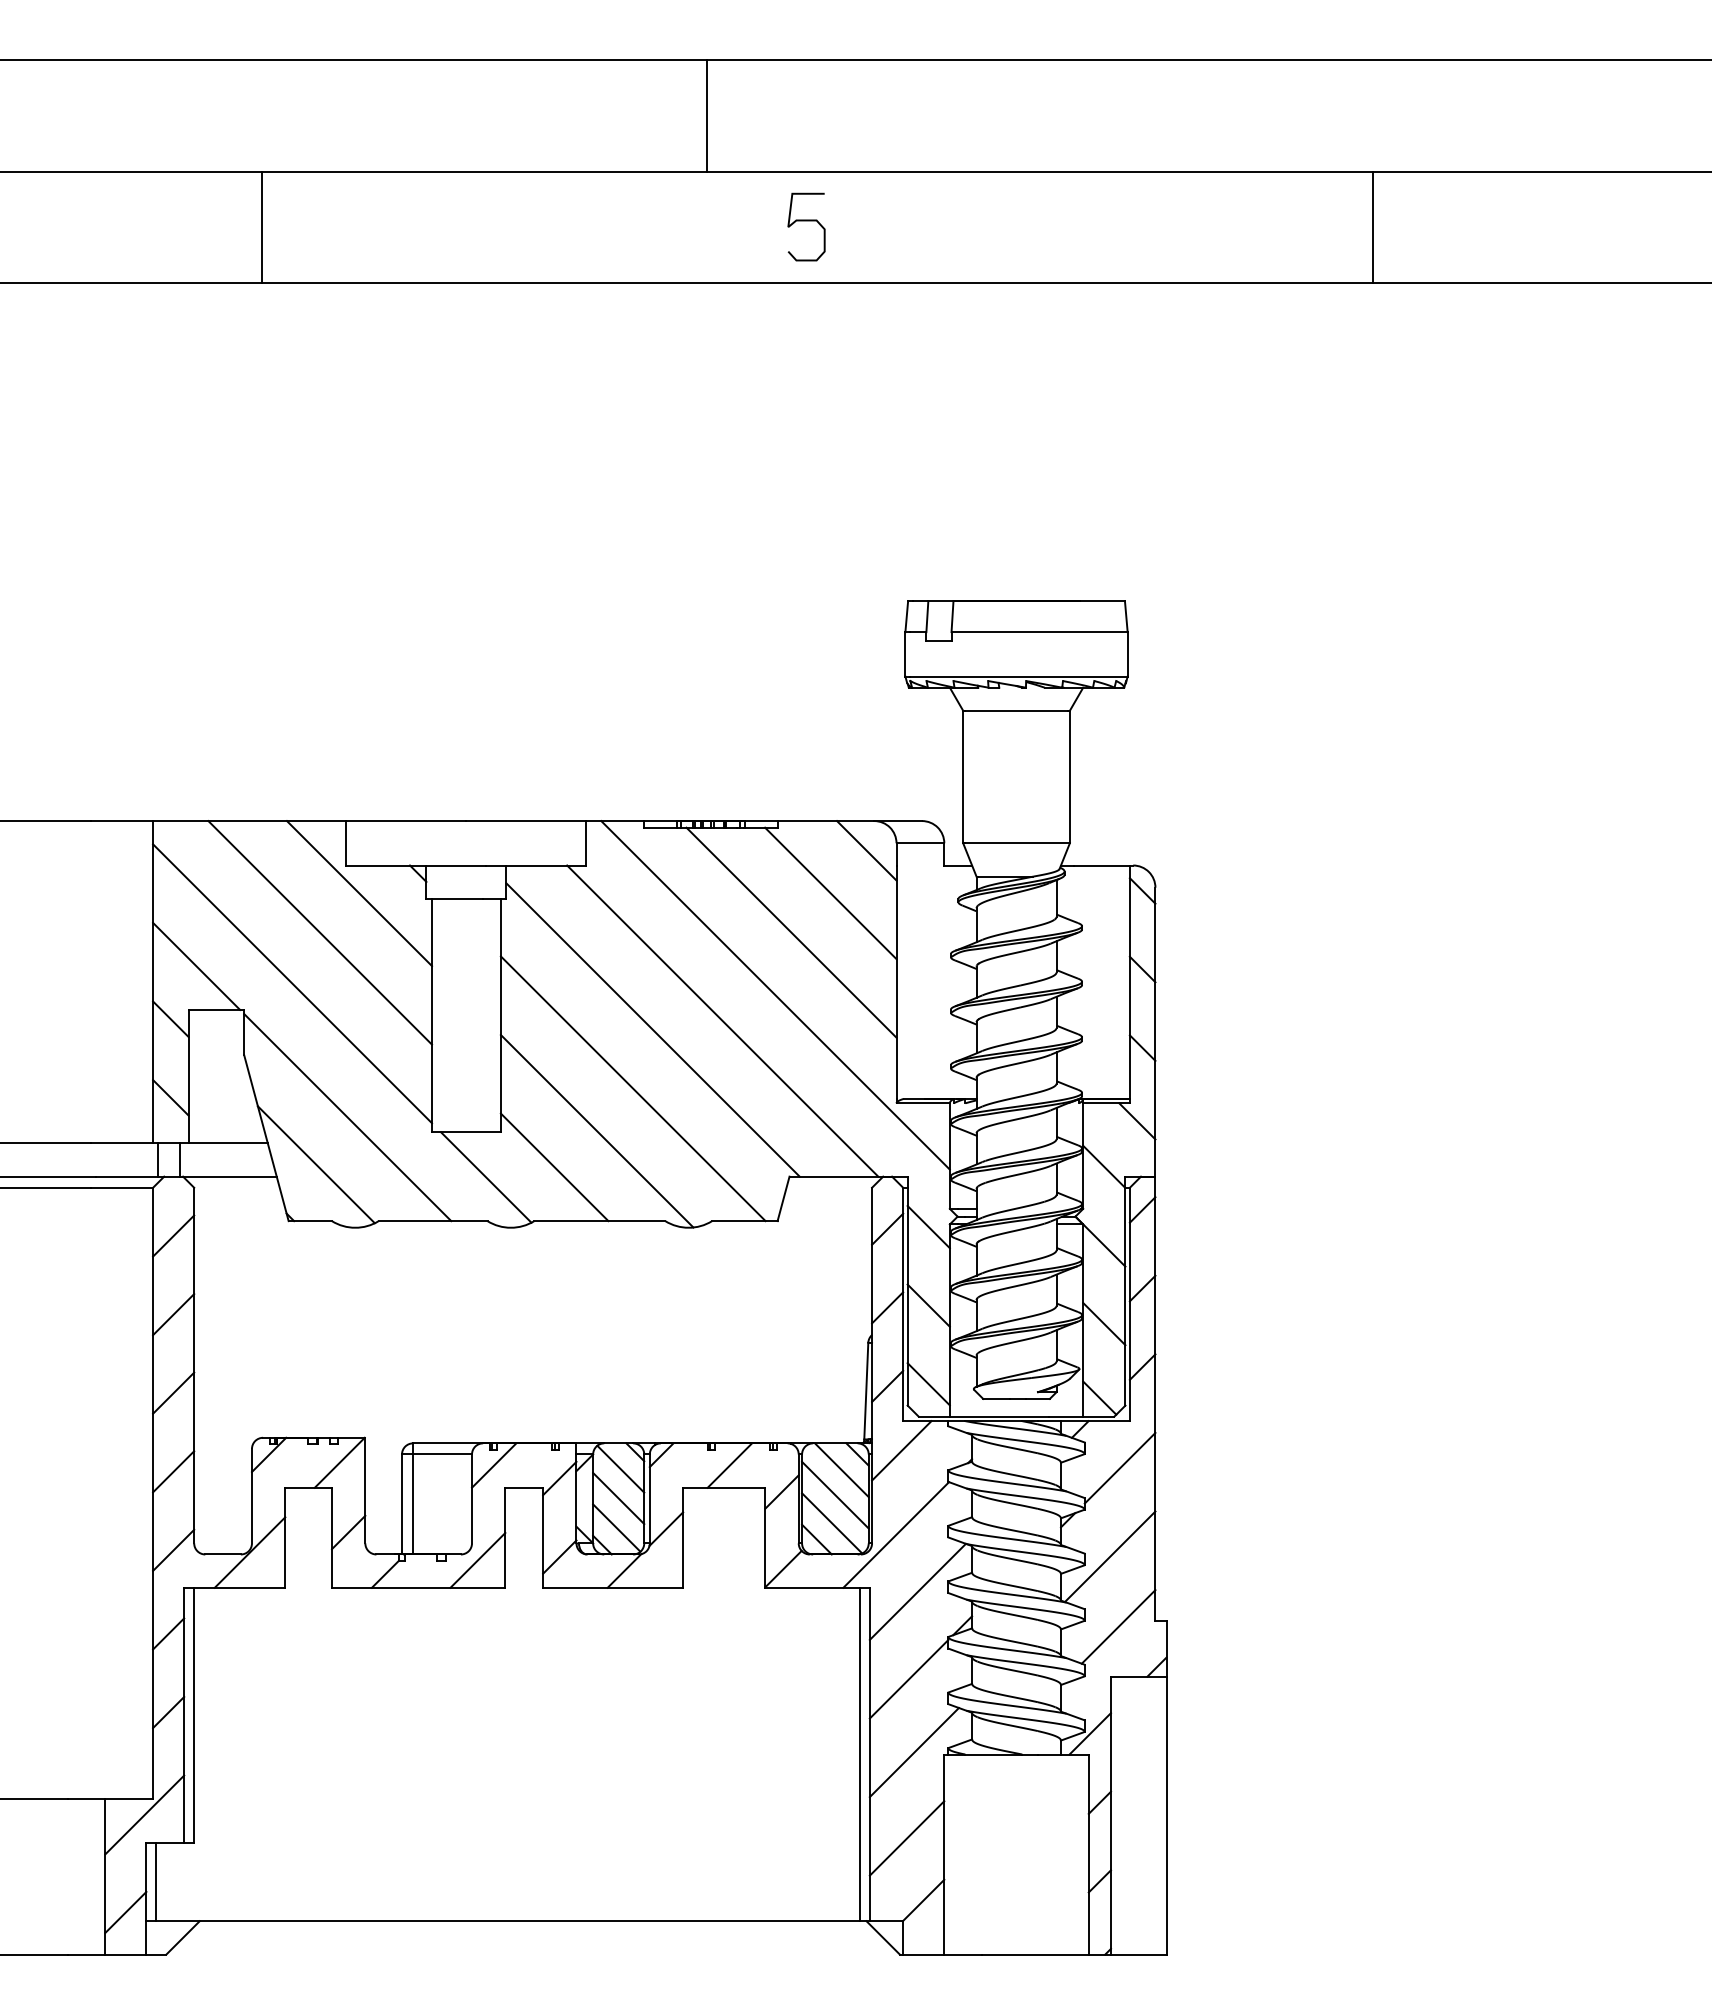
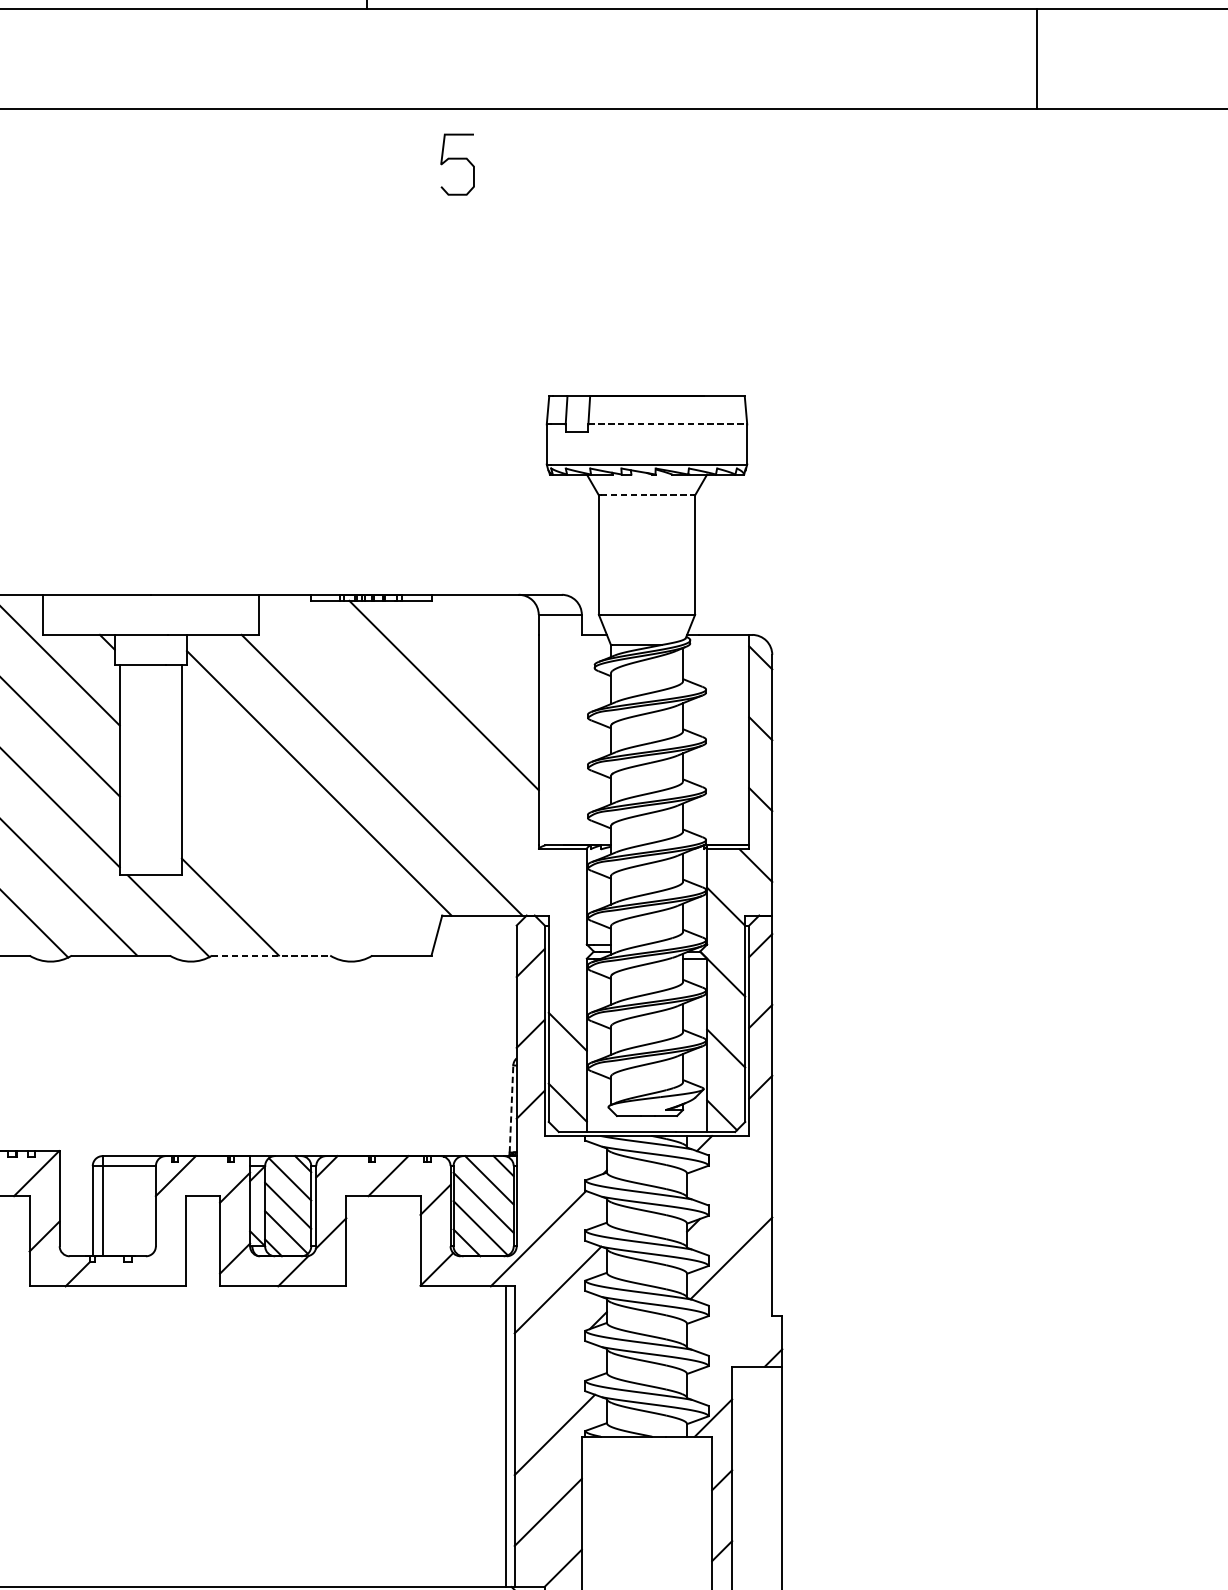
curve: (806, 221) -> (457, 159), moved
line: (1373, 226) -> (1037, 58), moved
line: (1040, 632) -> (668, 424), solid -> dashed
line: (1016, 710) -> (646, 495), solid -> dashed
line: (866, 850) -> (511, 621), removed
line: (830, 893) -> (479, 660), removed
line: (775, 995) -> (429, 752), removed
line: (632, 1088) -> (300, 836), removed
line: (596, 1130) -> (268, 873), removed
line: (600, 1221) -> (271, 955), solid -> dashed
line: (928, 1226) -> (567, 960), removed
line: (866, 1390) -> (511, 1108), solid -> dashed
line: (901, 1450) -> (543, 1162), removed
line: (1119, 1467) -> (739, 1177), removed
line: (477, 1559) -> (160, 1260), removed
line: (1118, 1626) -> (738, 1321), removed
line: (908, 1679) -> (549, 1369), removed

